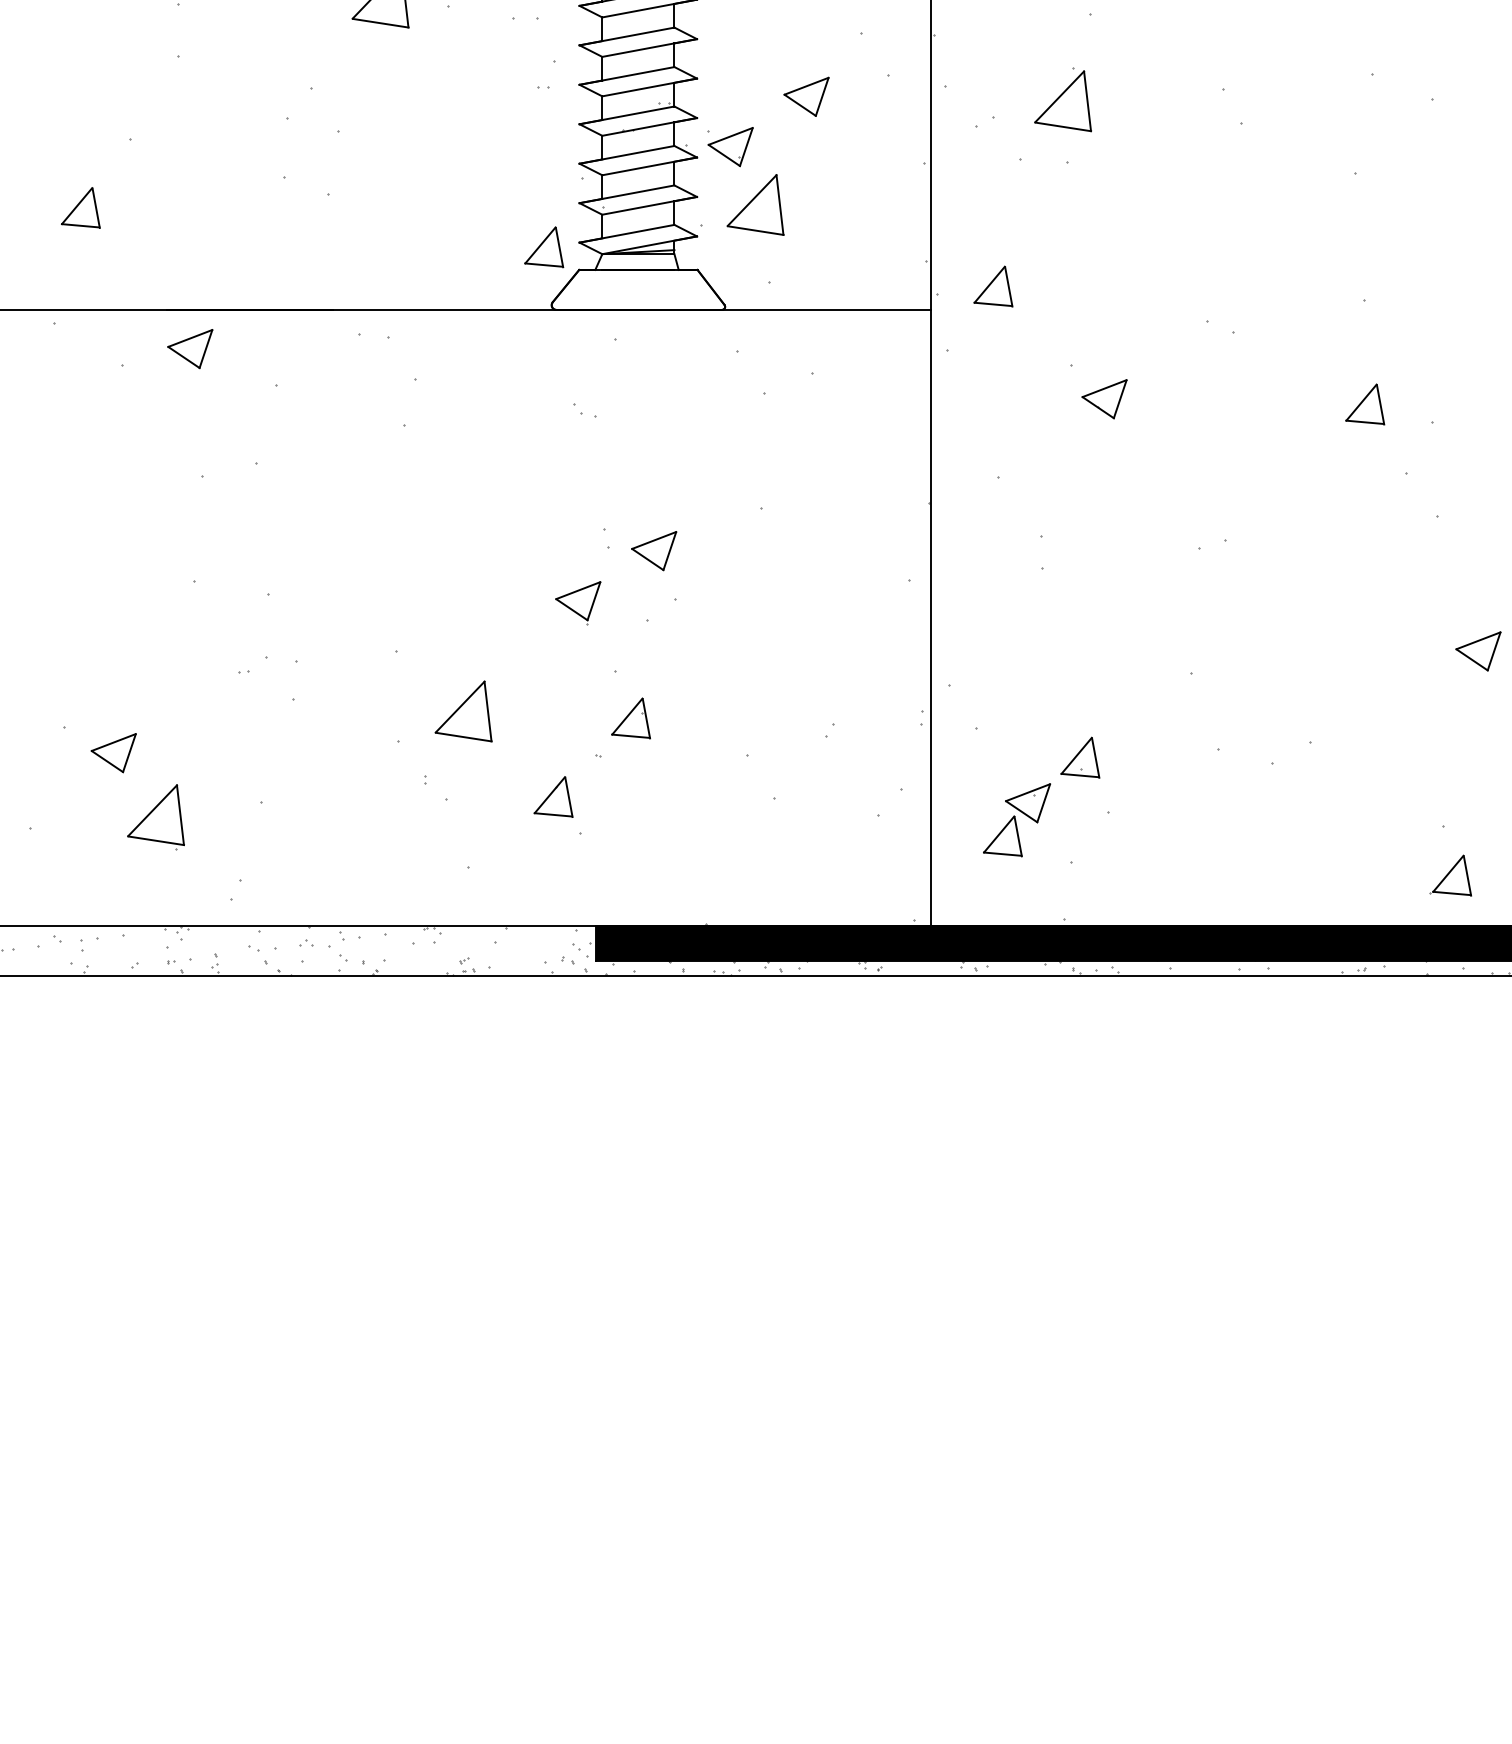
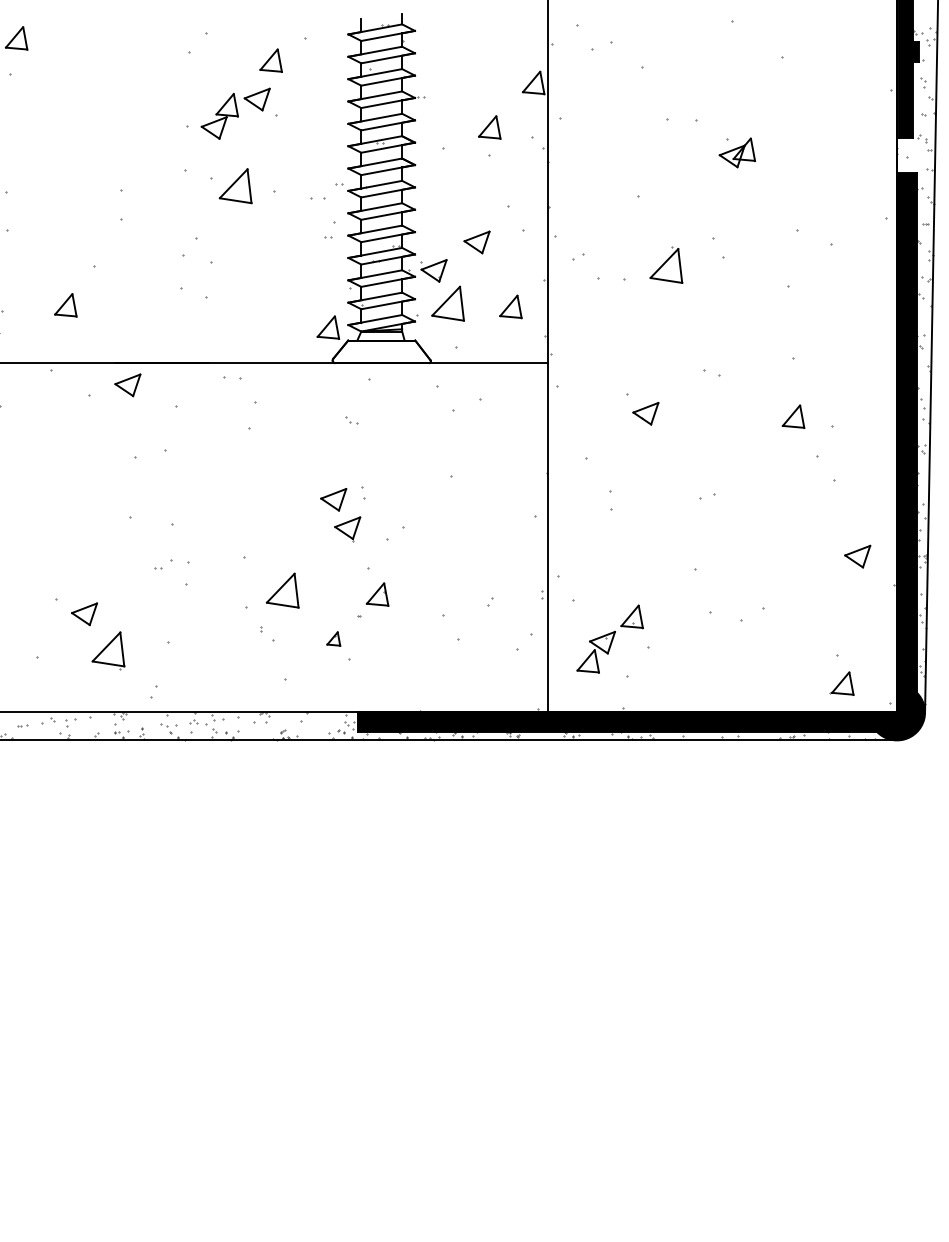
part: (1063, 98) -> (666, 264), moved
part: (992, 285) -> (510, 306), moved
part: (653, 550) -> (333, 499), moved
part: (553, 795) -> (333, 638), size x0.6

